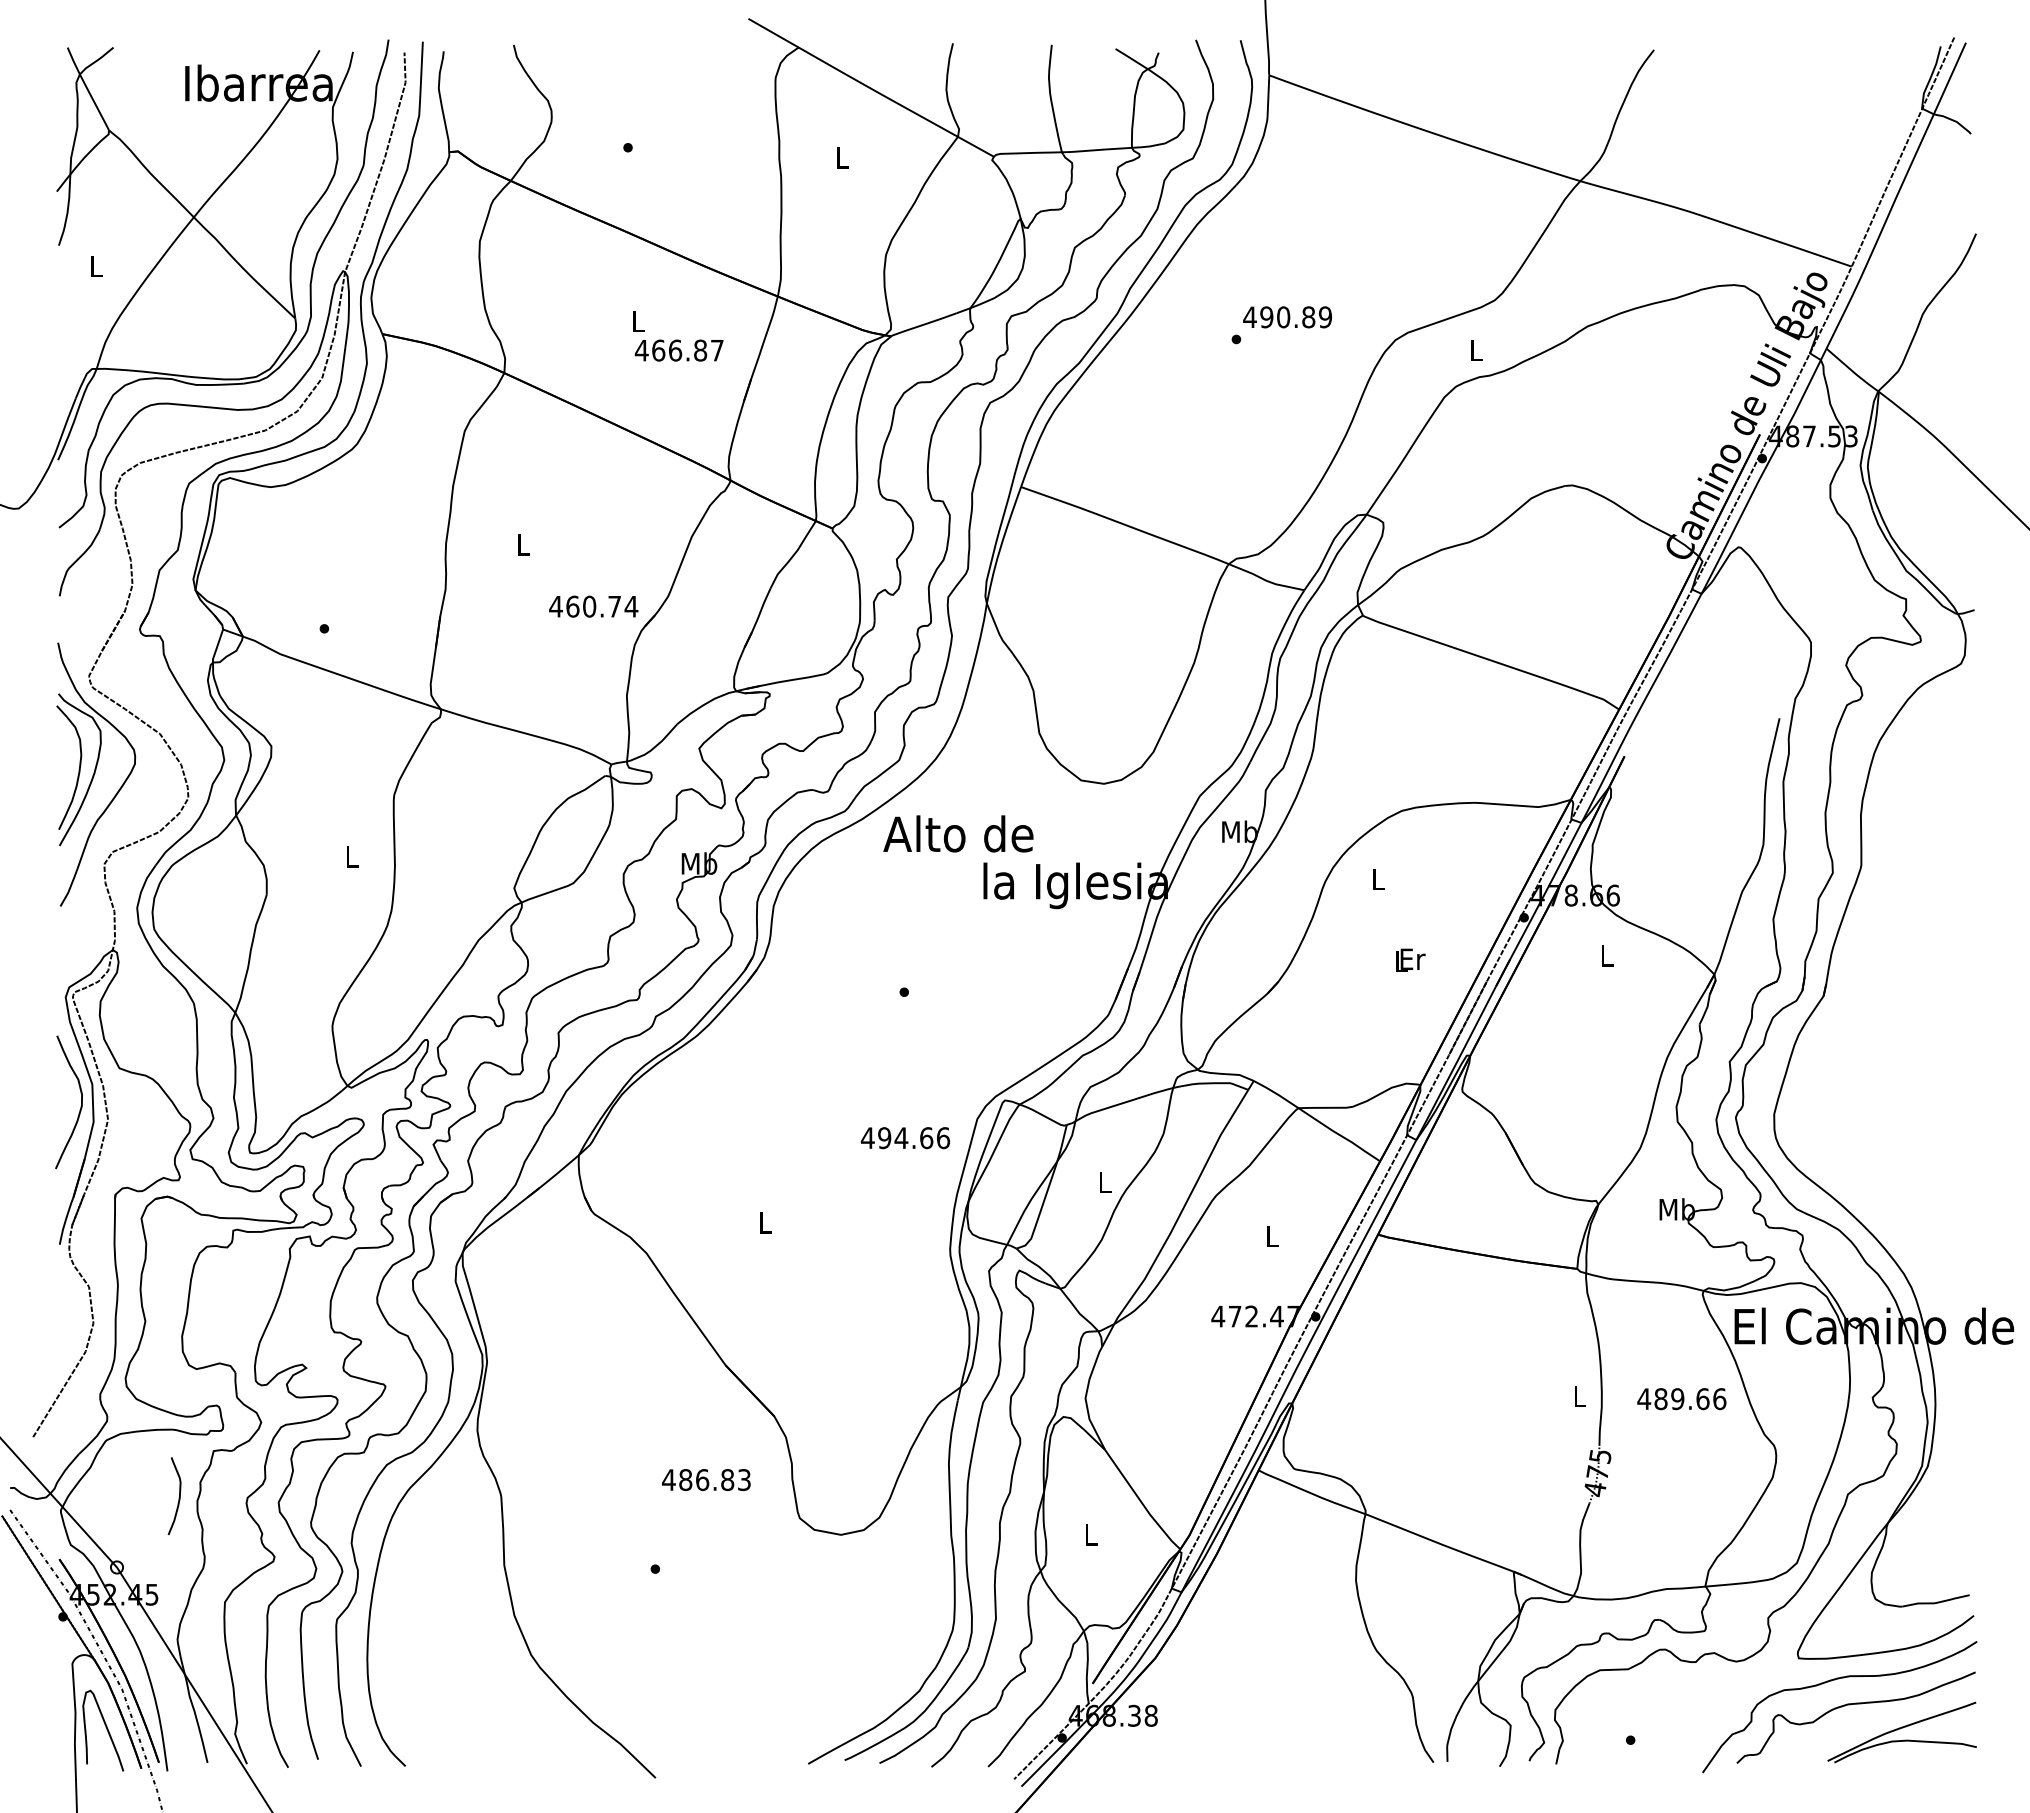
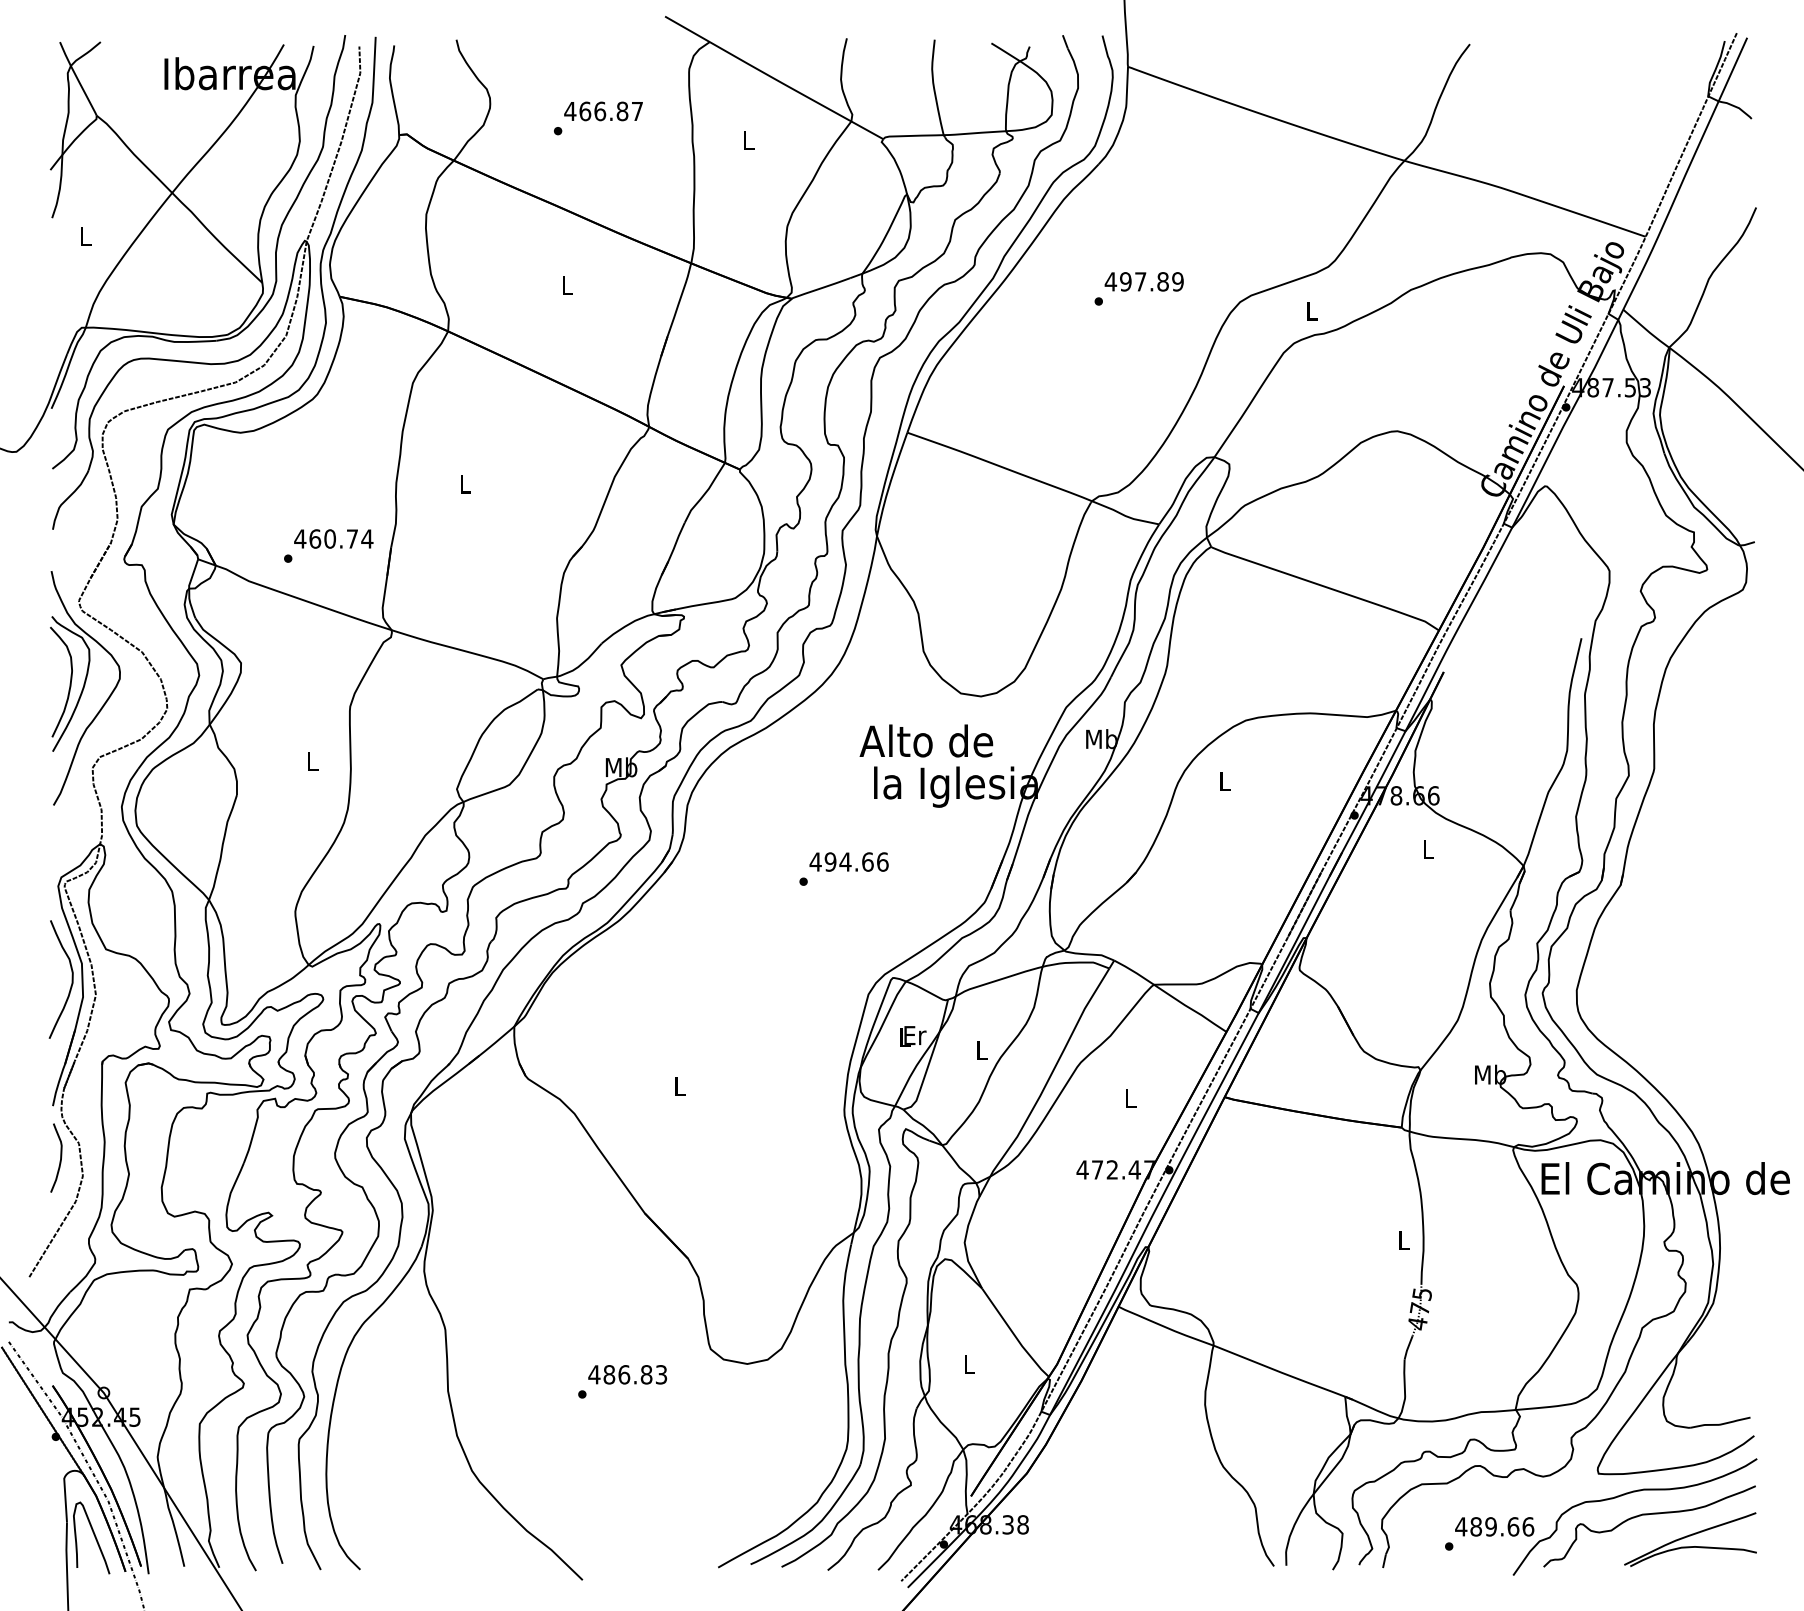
text: (1283, 317) -> (1140, 281), 490.89 -> 497.89
text: (678, 350) -> (602, 111), moved
text: (593, 606) -> (333, 538), moved
text: (958, 833) -> (926, 740), moved
text: (1410, 959) -> (913, 1035), moved
text: (905, 1138) -> (849, 862), moved
text: (1681, 1399) -> (1494, 1527), moved
text: (706, 1479) -> (627, 1374), moved
curve: (178, 1498) -> (59, 1160), moved

